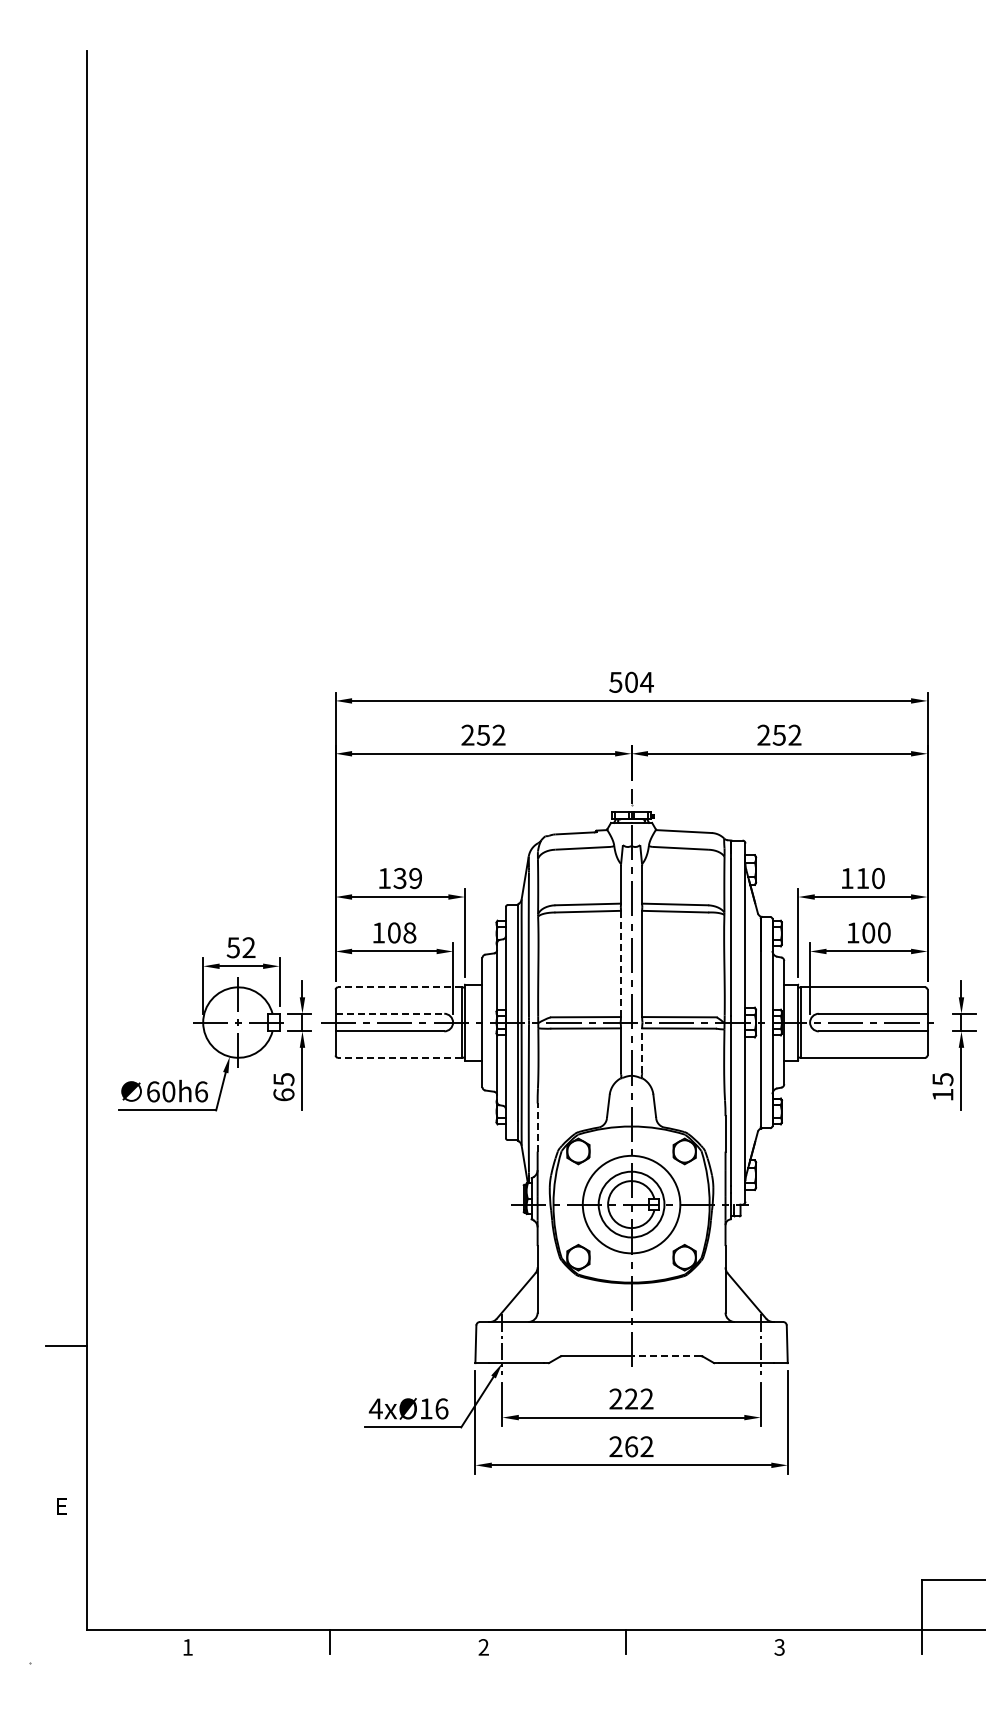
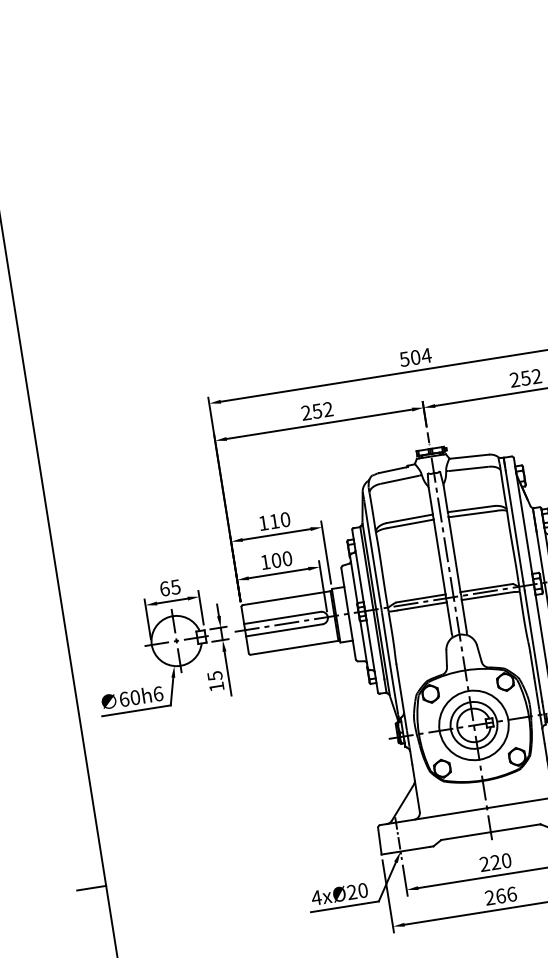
text: (407, 878) -> (279, 520), 139 -> 110
text: (409, 933) -> (287, 559), 108 -> 100
text: (240, 947) -> (169, 587), 52 -> 65
line: (621, 964) -> (440, 557), dashed -> solid
line: (399, 987) -> (286, 598), dashed -> solid
line: (390, 1013) -> (282, 617), dashed -> solid
line: (642, 1050) -> (464, 615), dashed -> solid
line: (399, 1057) -> (294, 647), dashed -> solid
text: (283, 1094) -> (216, 686), 65 -> 15
line: (537, 1127) -> (399, 681), dashed -> solid
line: (666, 1356) -> (515, 828), dashed -> solid
text: (646, 1398) -> (506, 860), 222 -> 220
text: (433, 1408) -> (357, 891), 4xØ16 -> 4xØ20
text: (646, 1446) -> (511, 894), 262 -> 266

